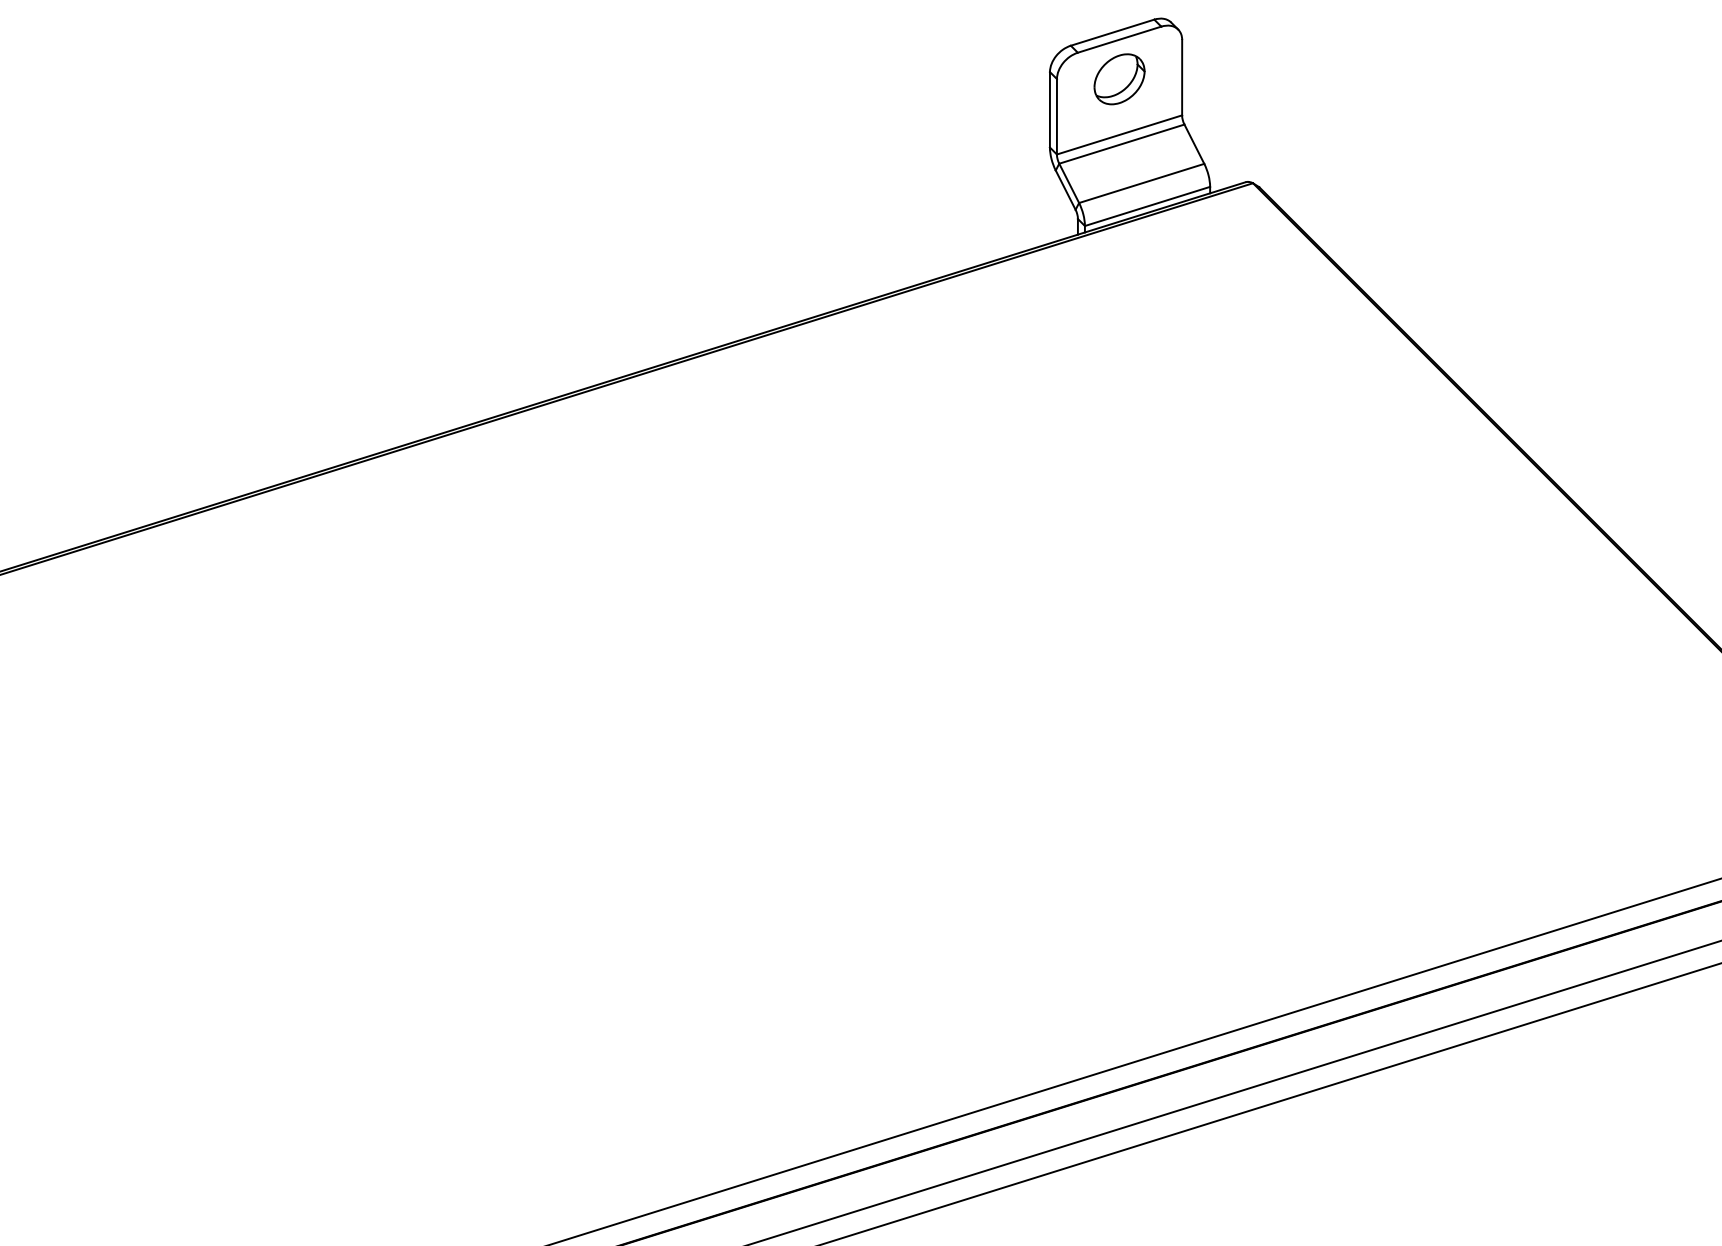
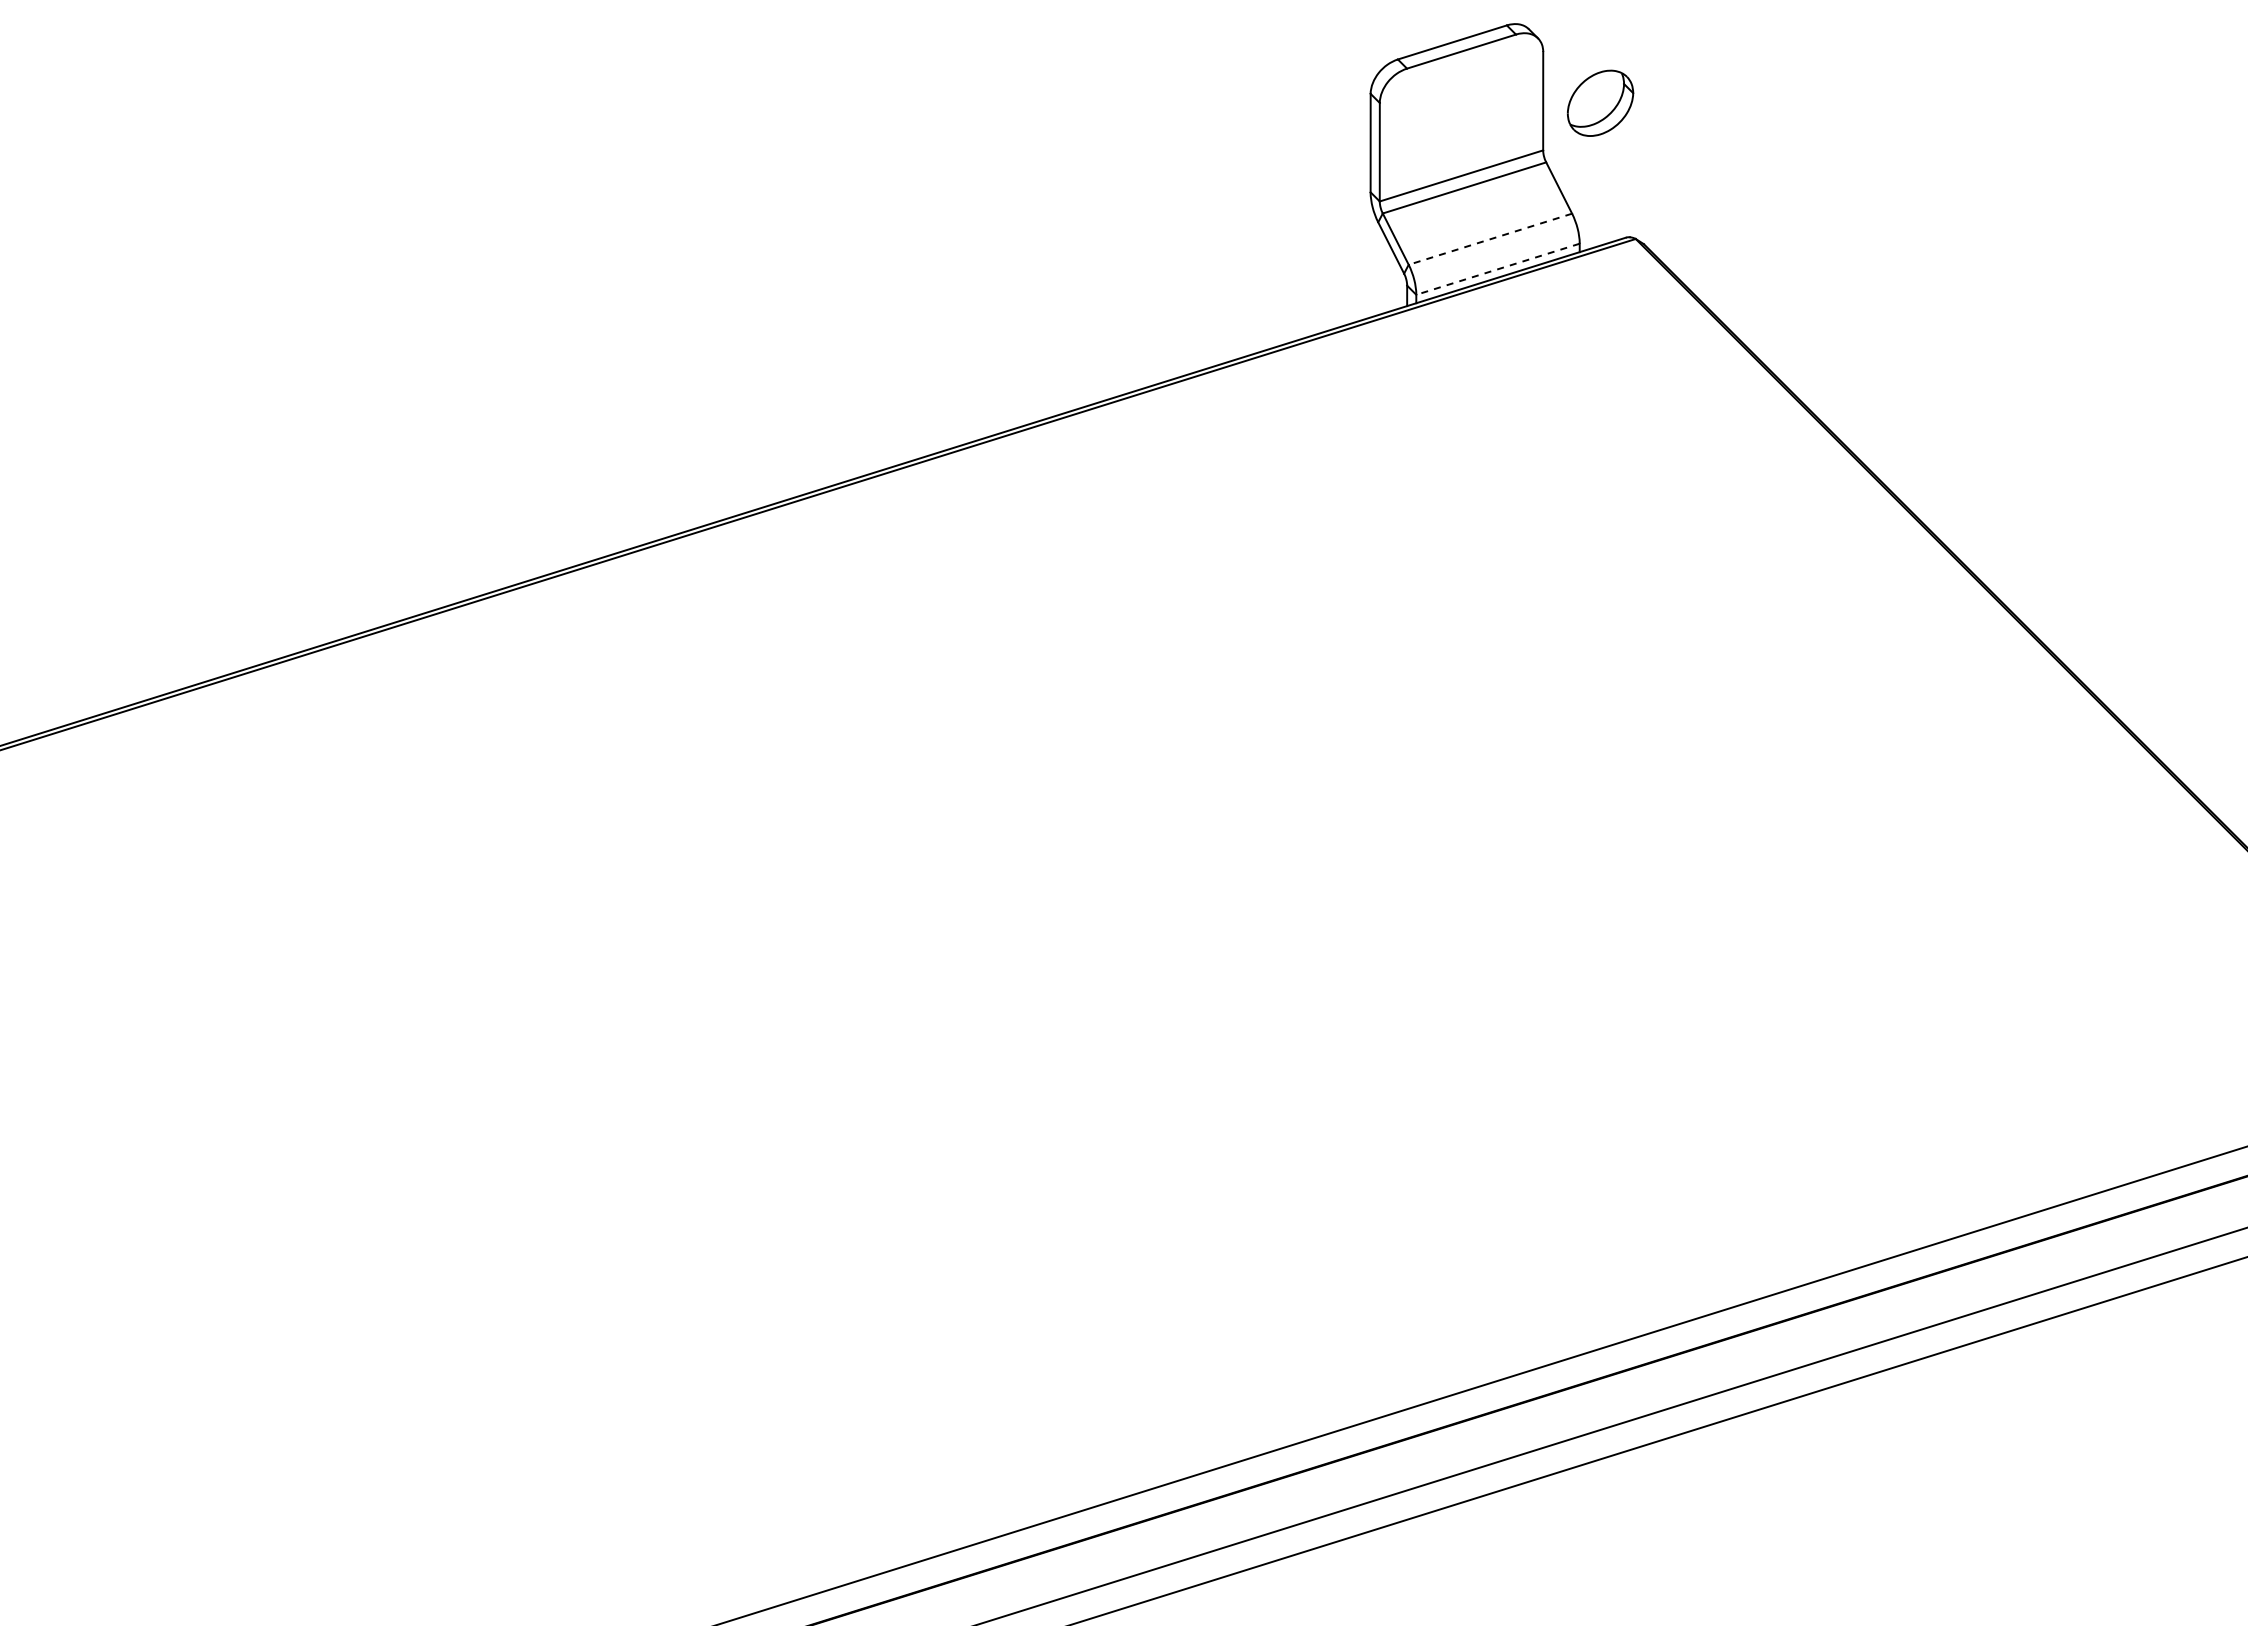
part: (1119, 78) -> (1600, 102), moved
line: (1141, 183) -> (1490, 239), solid -> dashed
line: (1147, 206) -> (1498, 269), solid -> dashed

